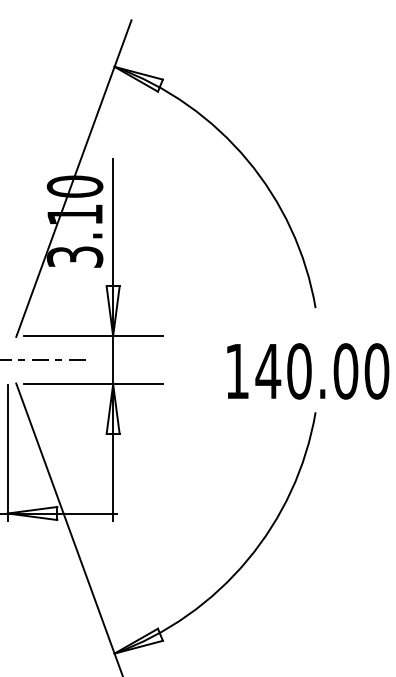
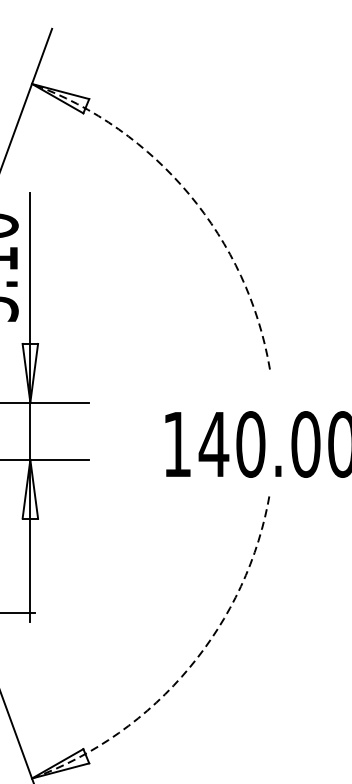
arc: (247, 160) -> (189, 194), solid -> dashed
arc: (247, 560) -> (189, 668), solid -> dashed

